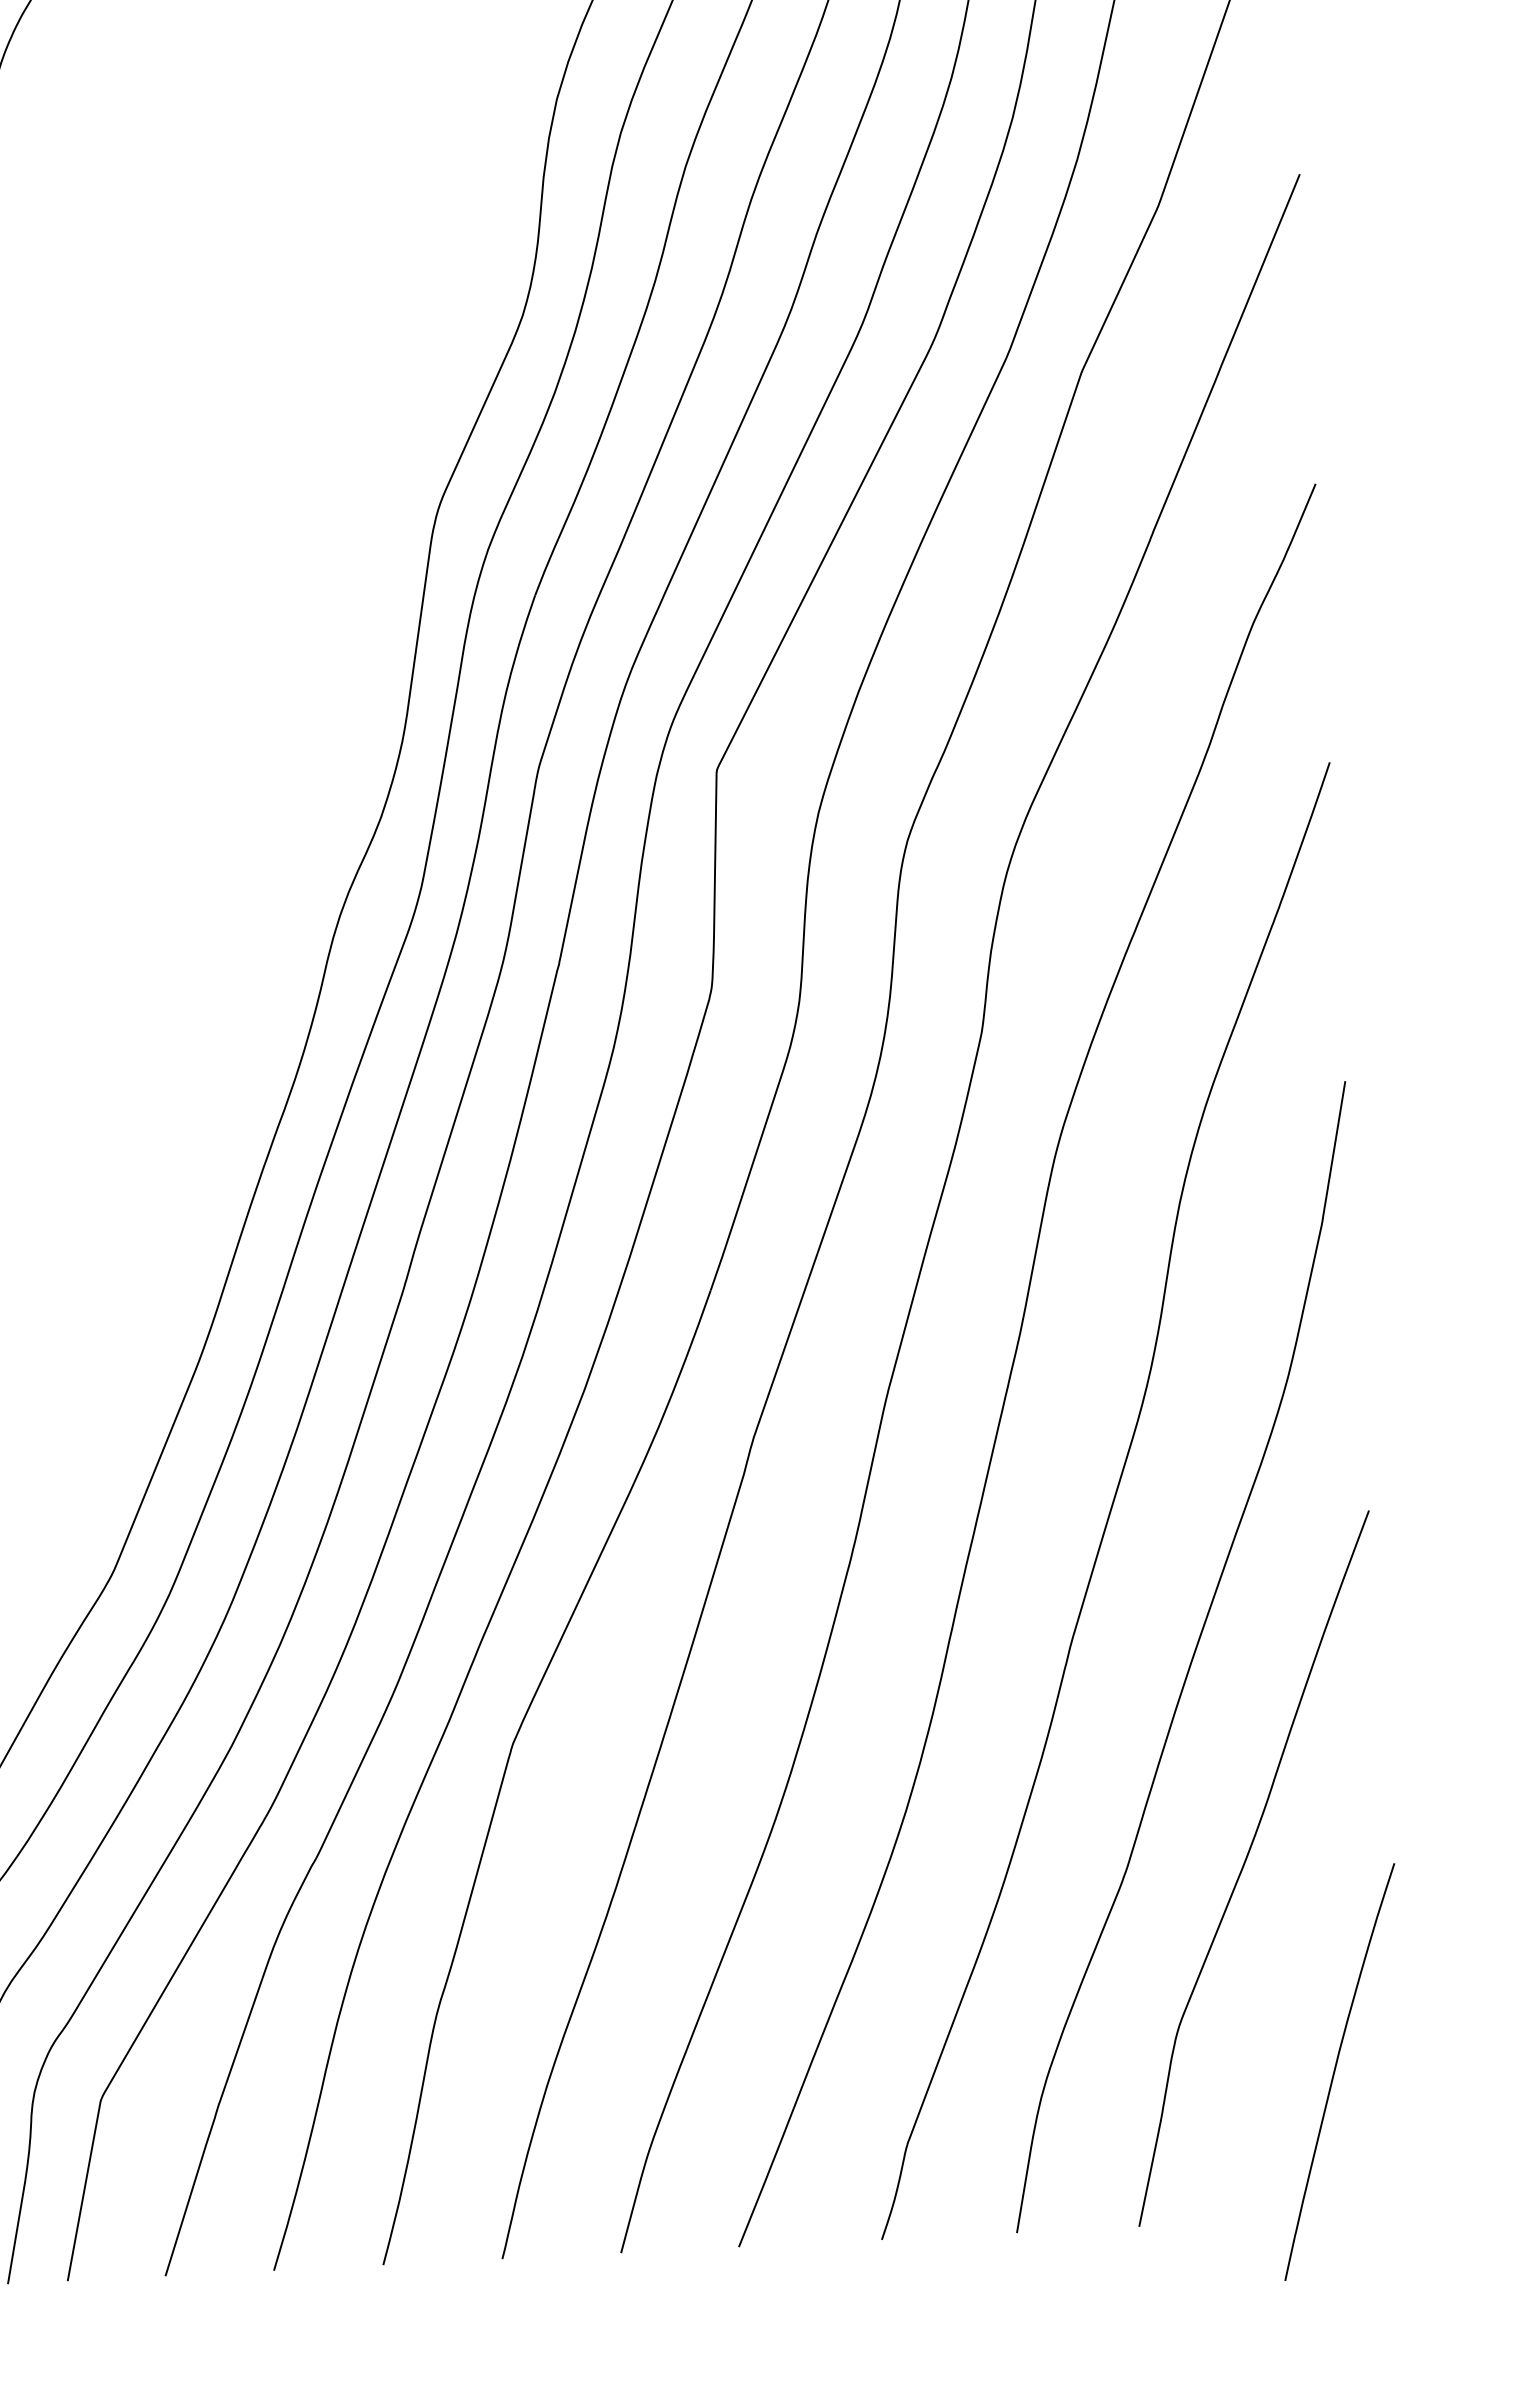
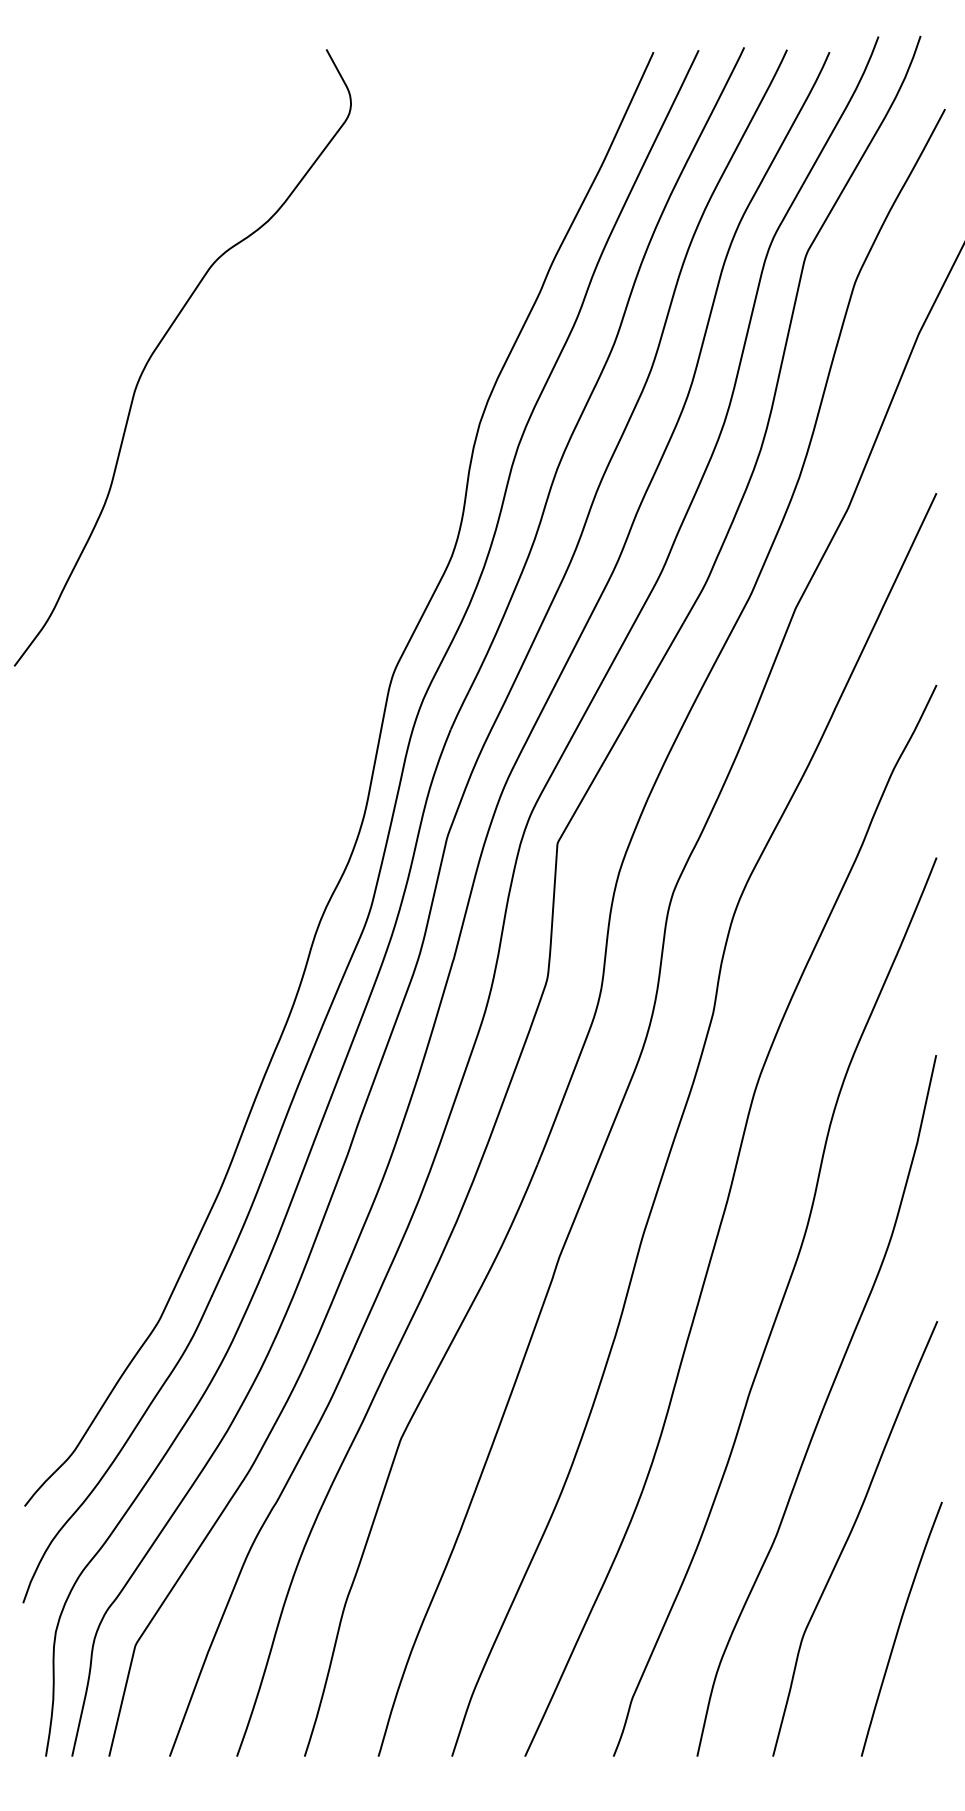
curve: (1335, 2070) -> (899, 1628), moved

